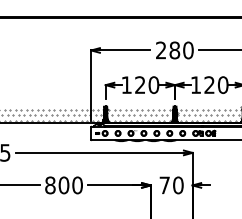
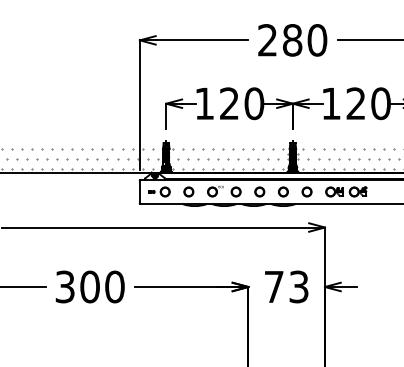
text: (50, 185) -> (65, 287), 800 -> 300
text: (178, 185) -> (299, 287), 70 -> 73

